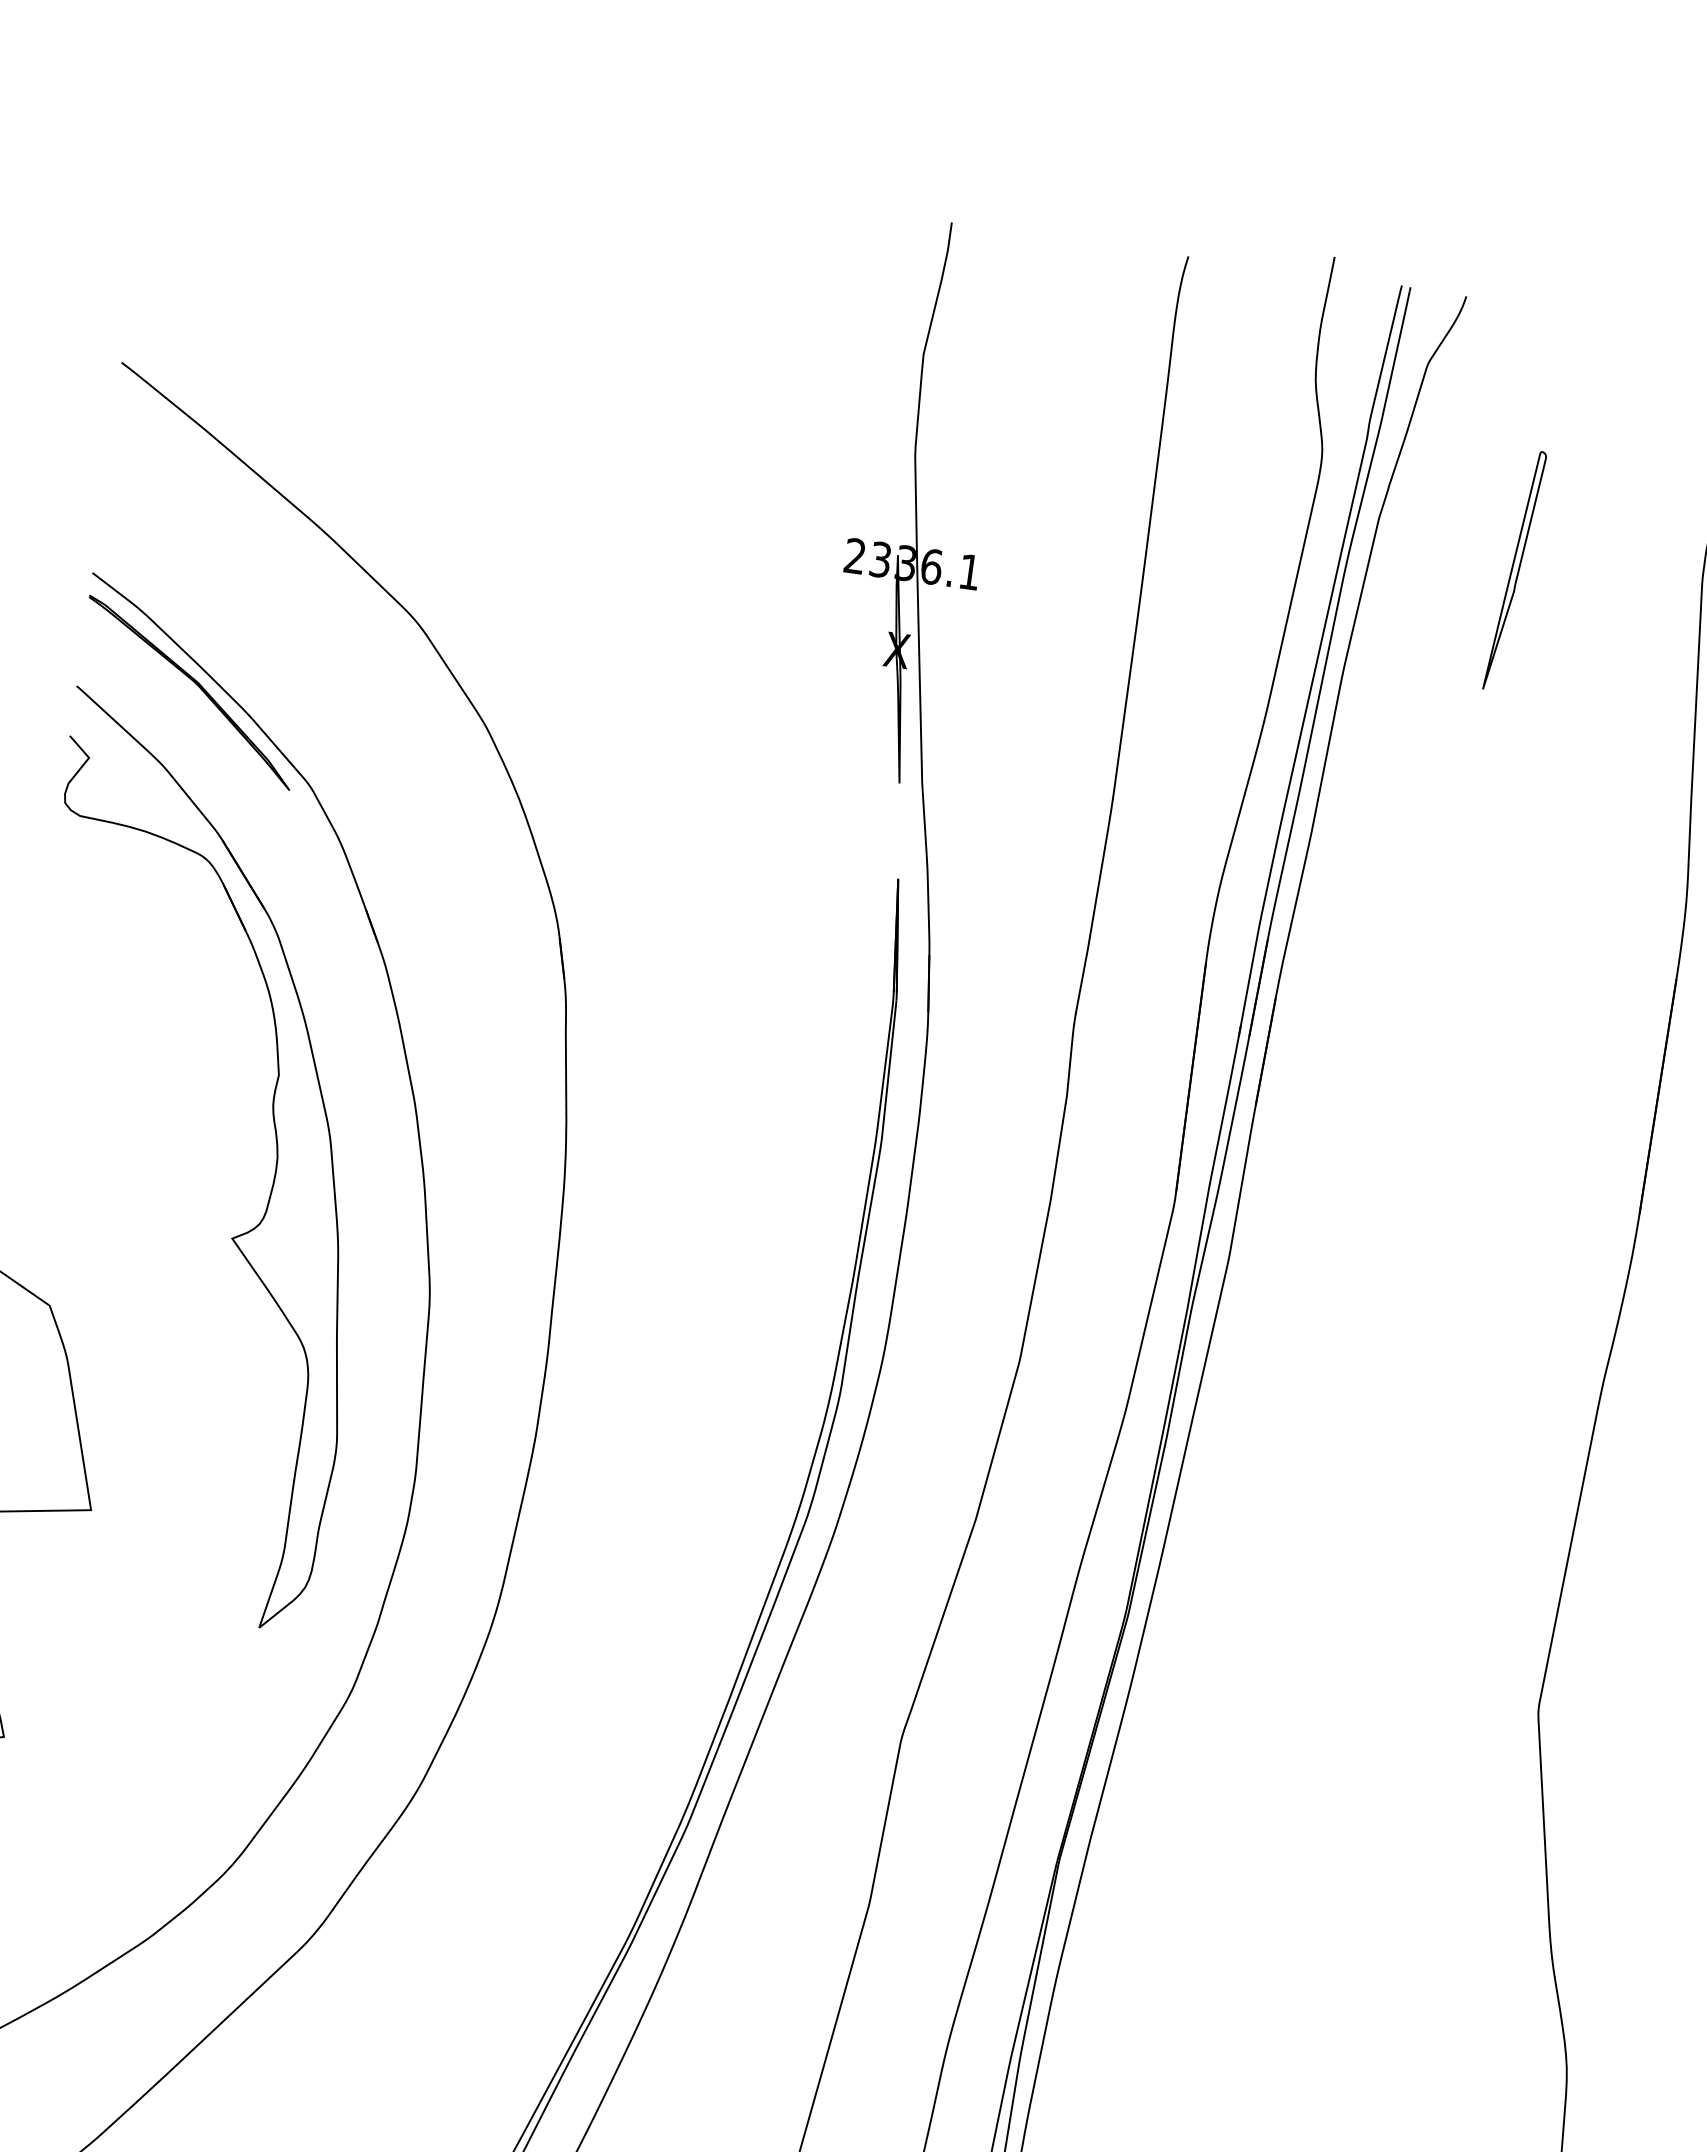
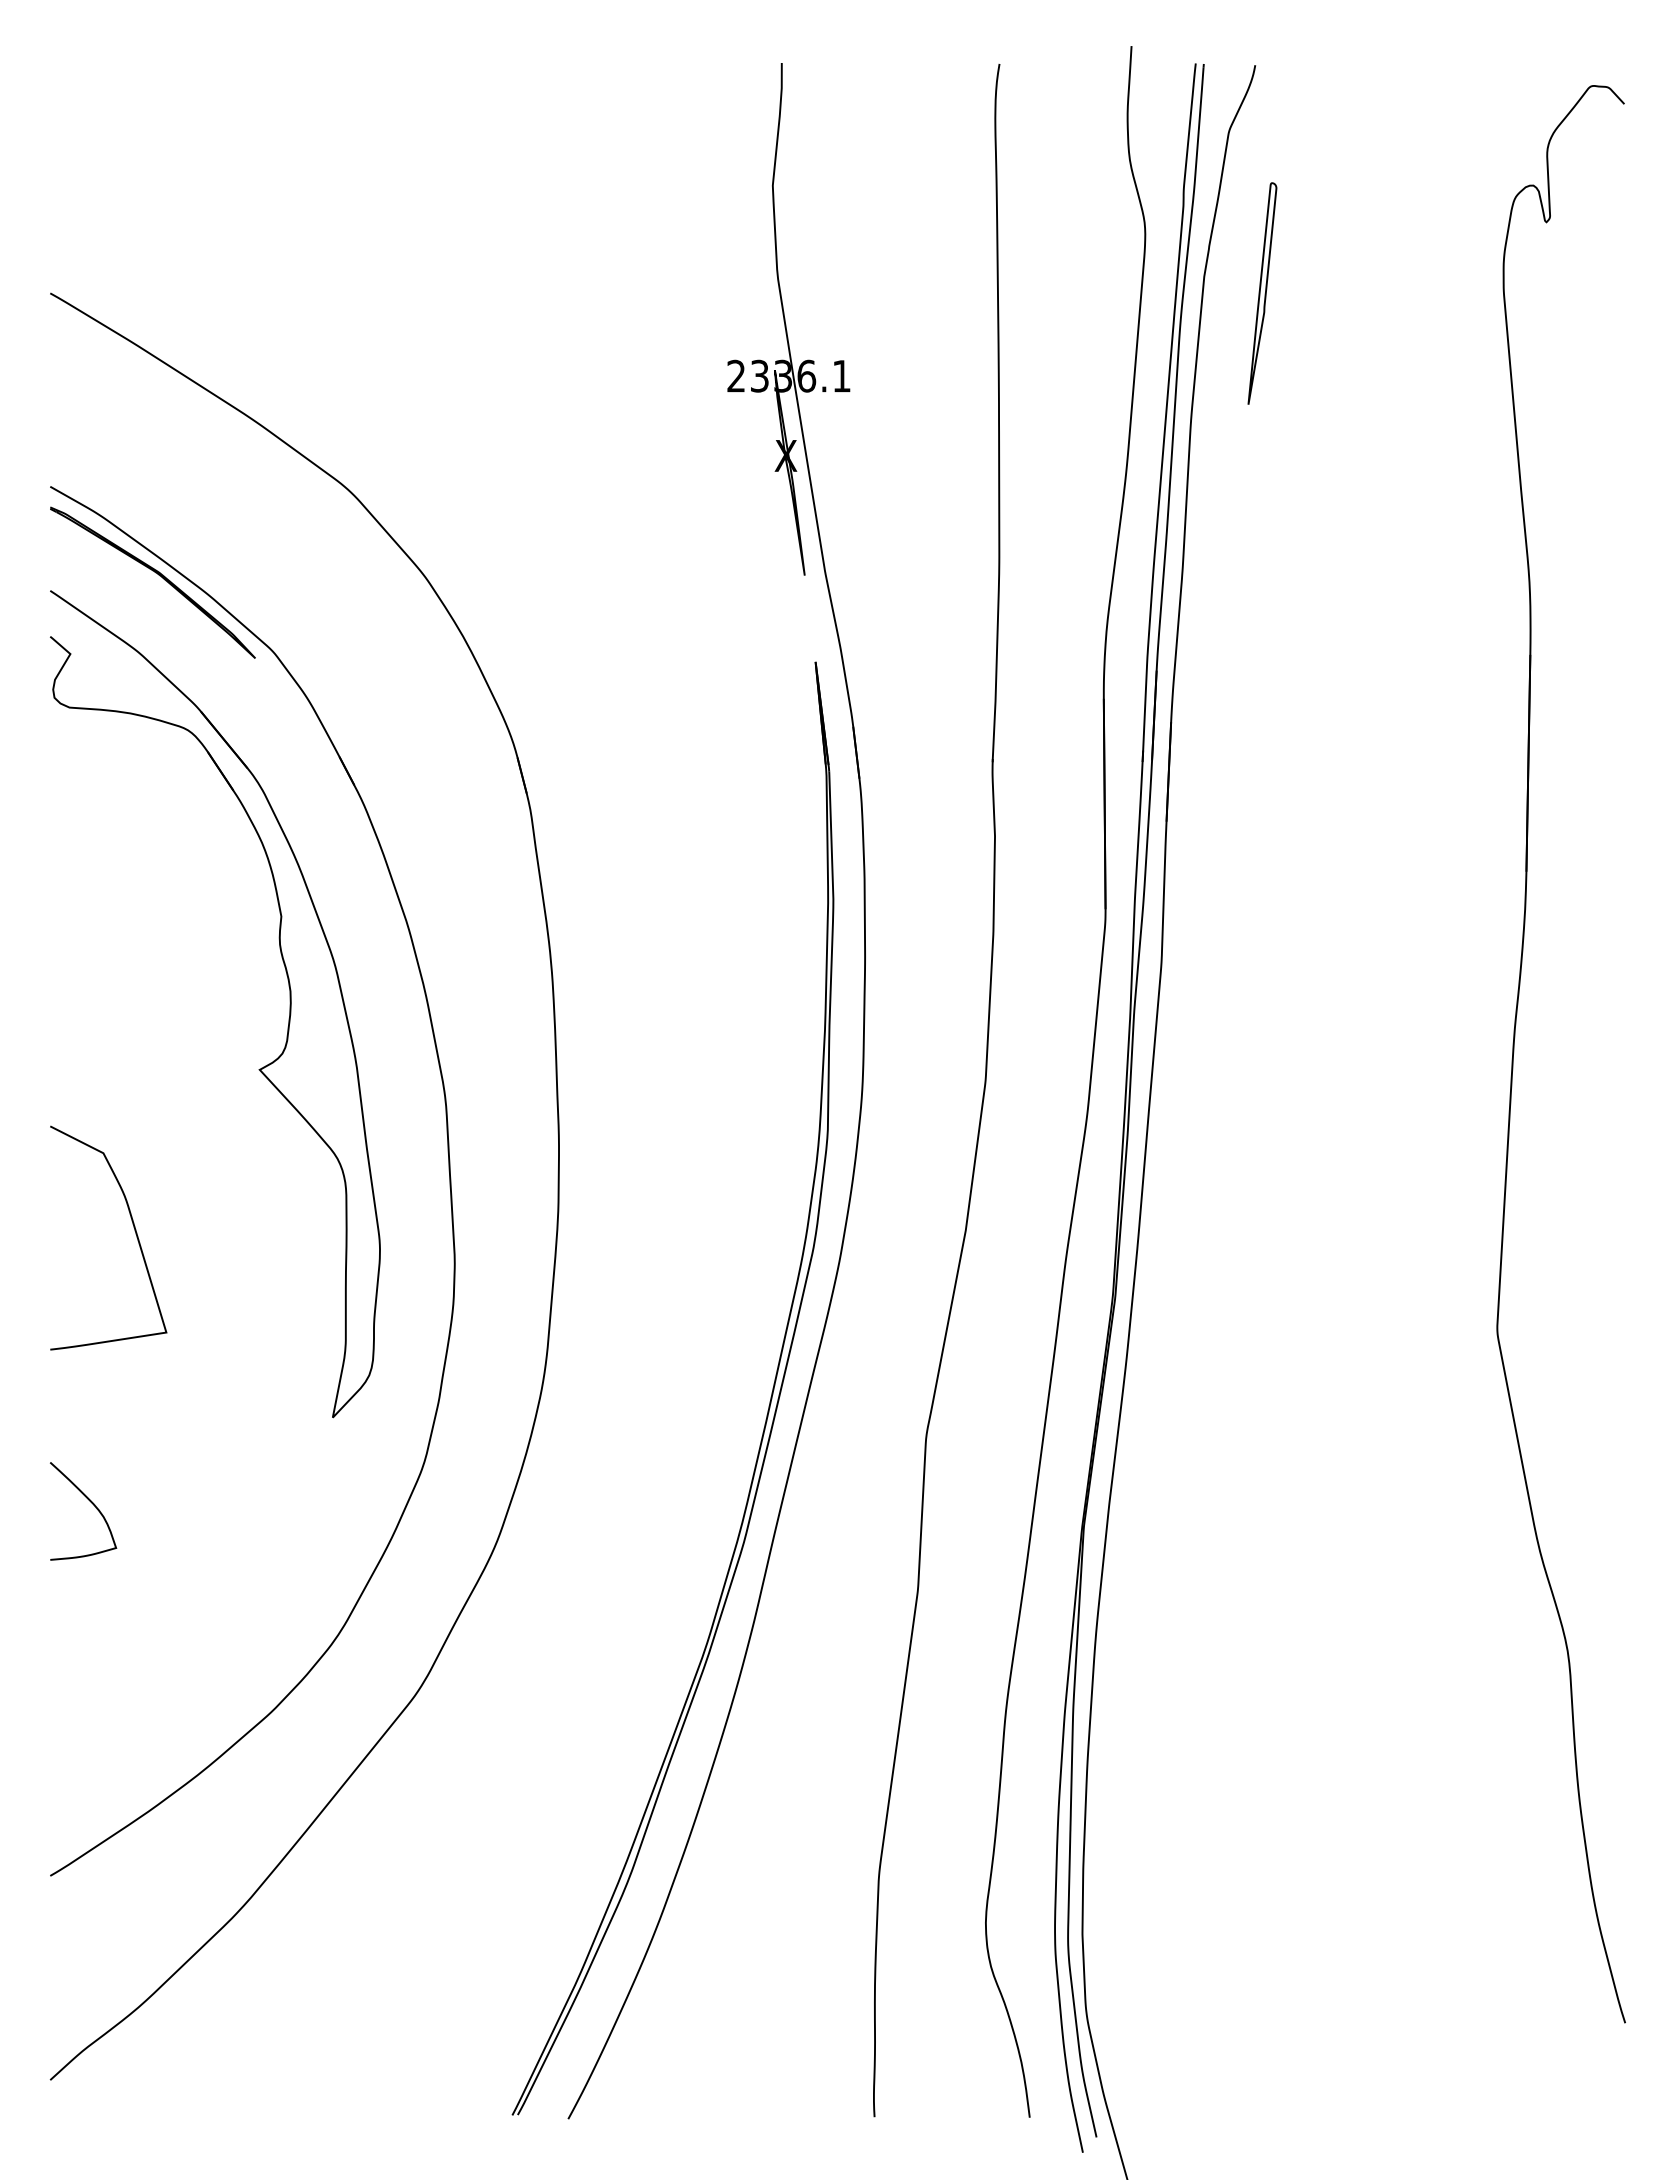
part: (1515, 570) -> (1262, 293), moved

